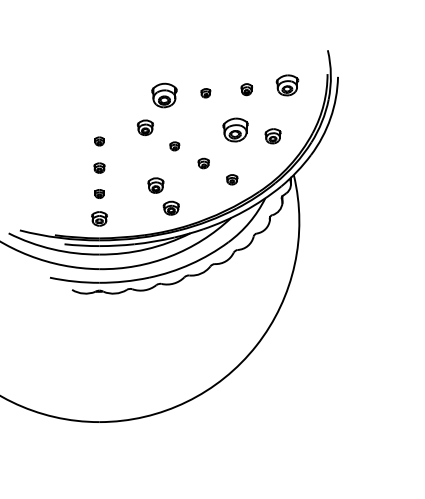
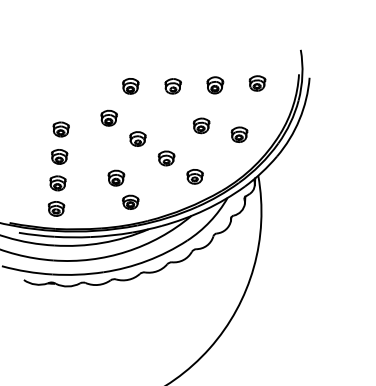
part: (287, 85) -> (257, 83), size x0.71
part: (246, 89) -> (214, 85), size x1.43
part: (205, 93) -> (172, 86), size x1.67
part: (164, 95) -> (130, 86), size x0.62
part: (235, 129) -> (201, 125), size x0.62
part: (99, 141) -> (61, 129), size x1.67
part: (174, 146) -> (137, 139), size x1.67
part: (203, 163) -> (166, 158), size x1.43
part: (99, 167) -> (59, 156), size x1.43
part: (231, 179) -> (194, 176), size x1.43
part: (99, 193) -> (57, 182), size x1.67

